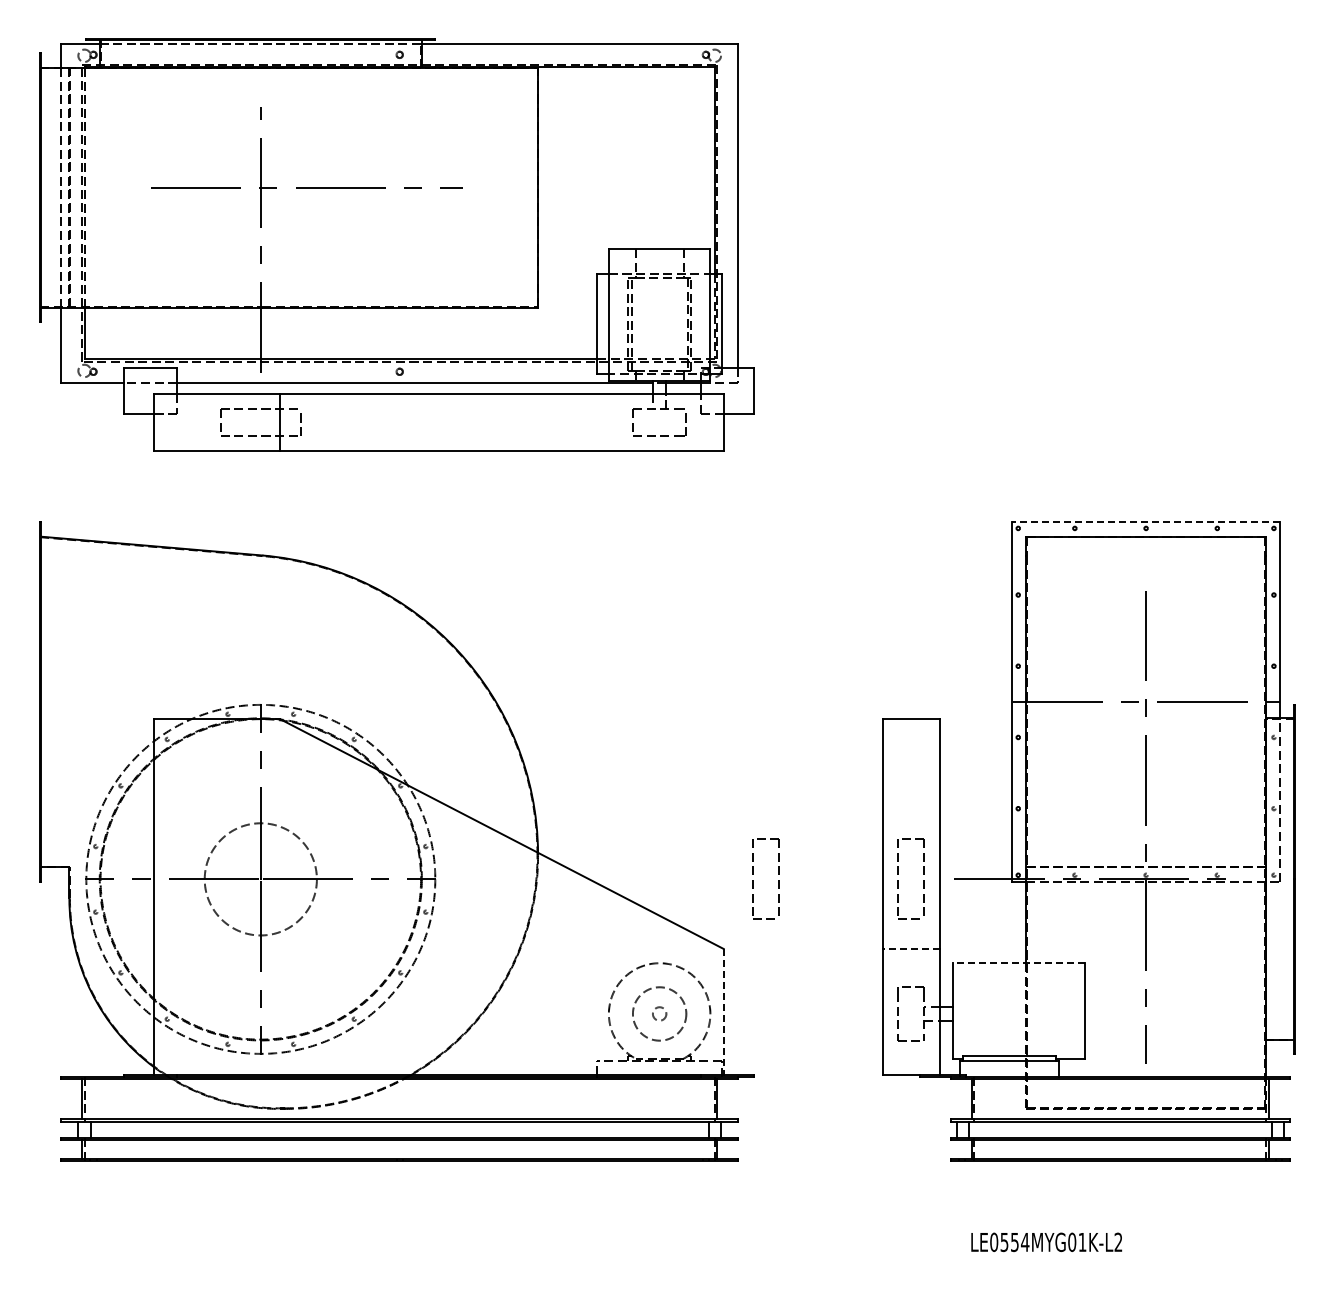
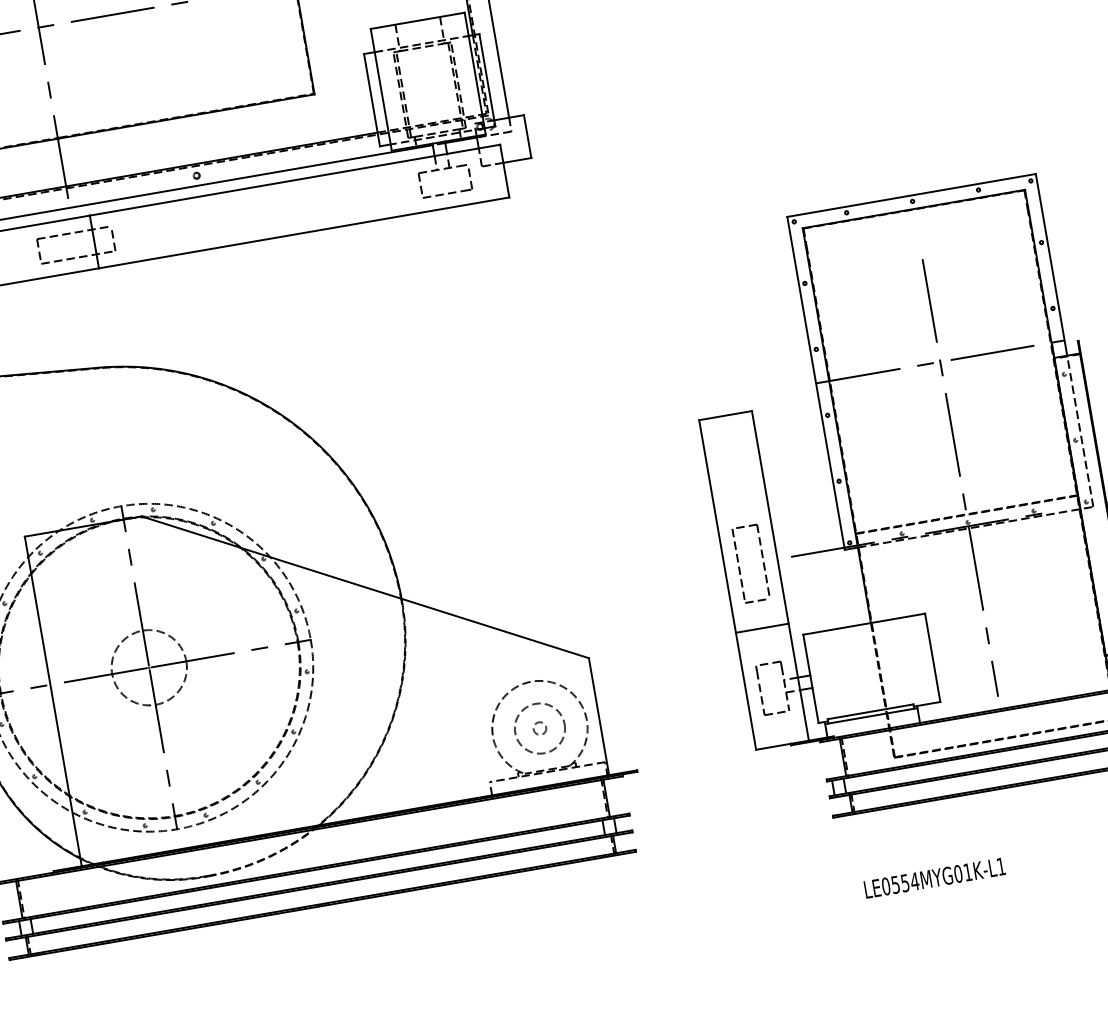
line: (1145, 522) -> (911, 196), dashed -> solid
circle: (260, 879) -> (149, 667), size x0.71
part: (753, 880) -> (605, 590), removed
line: (910, 948) -> (761, 627), dashed -> solid
line: (1018, 963) -> (864, 624), dashed -> solid
line: (723, 1012) -> (598, 717), dashed -> solid
text: (1118, 1241) -> (1001, 865), LE0554MYG01K-L2 -> LE0554MYG01K-L1

